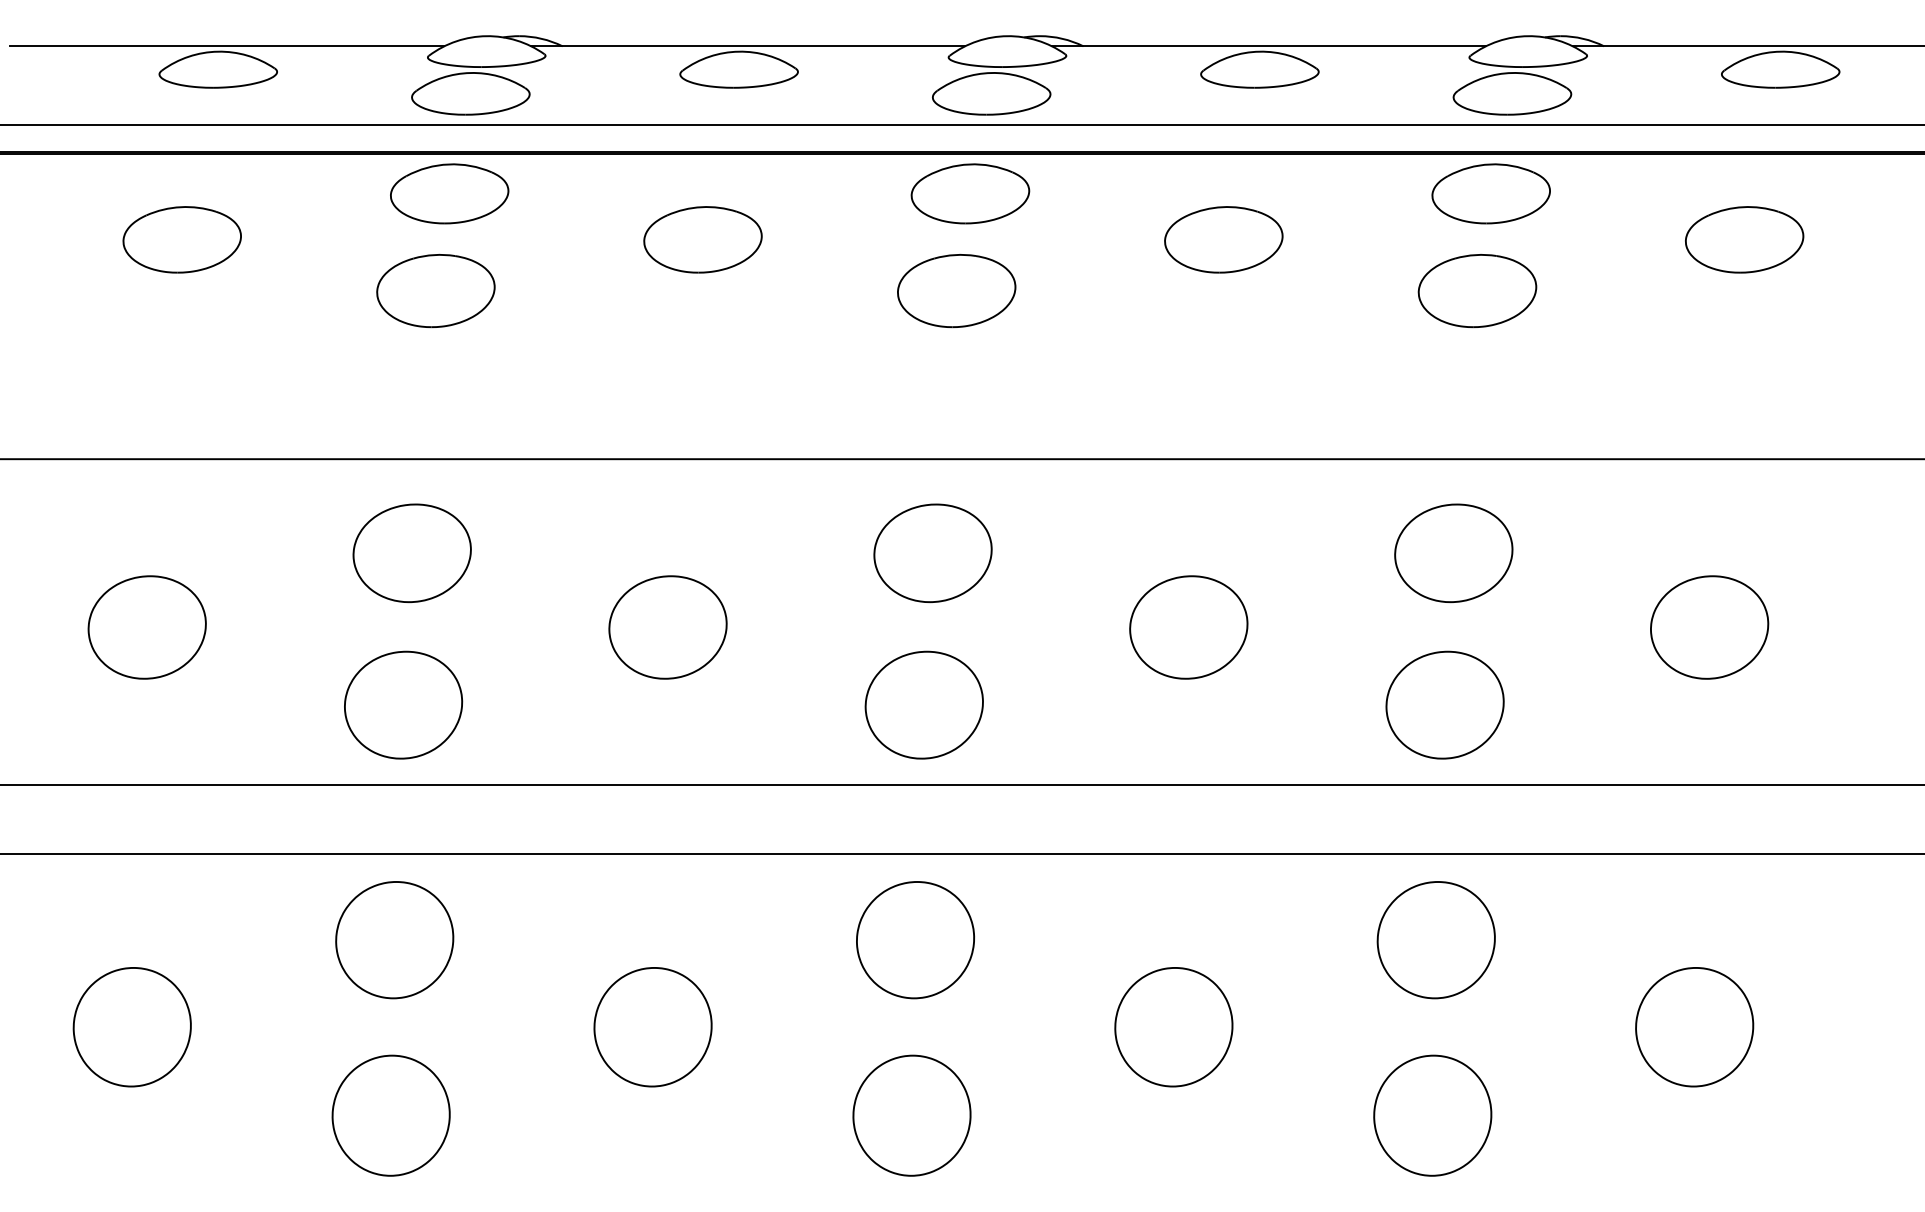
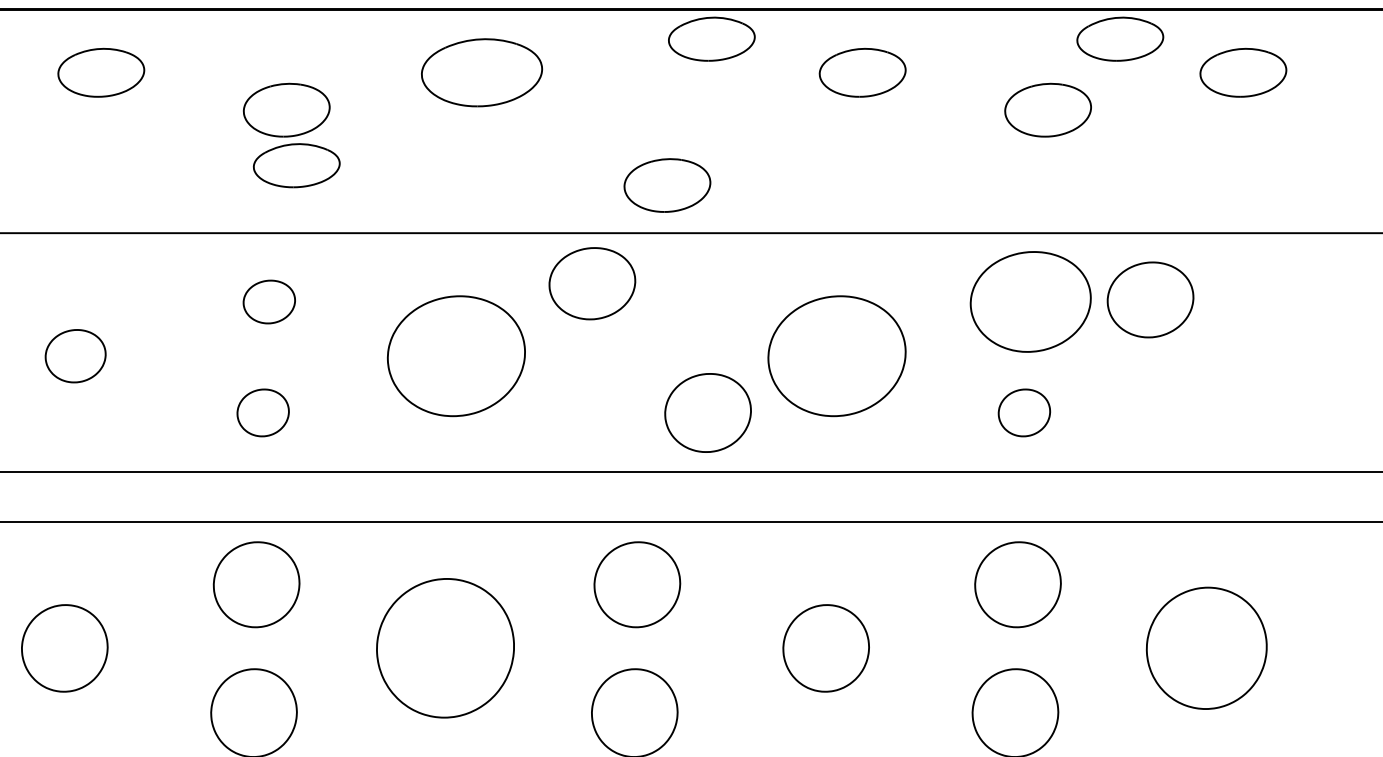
part: (449, 193) -> (296, 165), moved
part: (970, 193) -> (711, 38), moved
part: (1490, 193) -> (1119, 38), moved
part: (702, 239) -> (481, 72), size x1.4
part: (956, 291) -> (667, 185), moved
part: (411, 553) -> (268, 302), size x0.6
part: (932, 553) -> (592, 283), moved
part: (1453, 553) -> (1030, 302), size x1.4
part: (146, 627) -> (75, 356), size x0.7
part: (667, 627) -> (456, 356), size x1.6
part: (1188, 627) -> (836, 356), size x1.6
part: (1709, 627) -> (1150, 299), moved
part: (403, 704) -> (263, 412), size x0.6
part: (923, 704) -> (707, 412), moved
part: (1444, 704) -> (1024, 412), size x0.6
part: (652, 1027) -> (445, 648), size x1.6
part: (1694, 1027) -> (1206, 648), size x1.4

